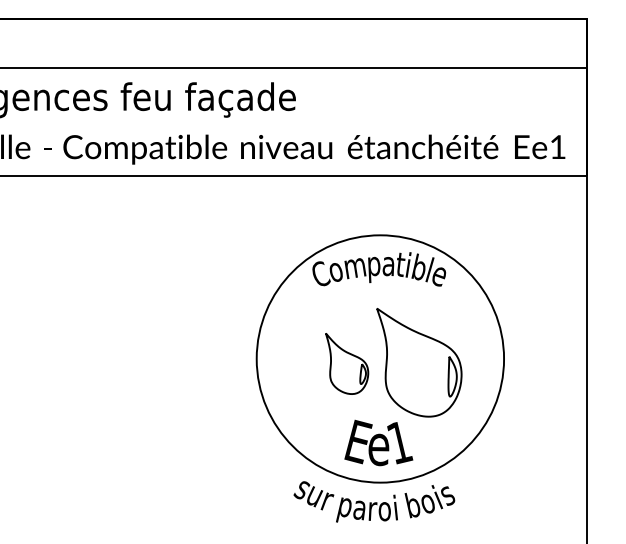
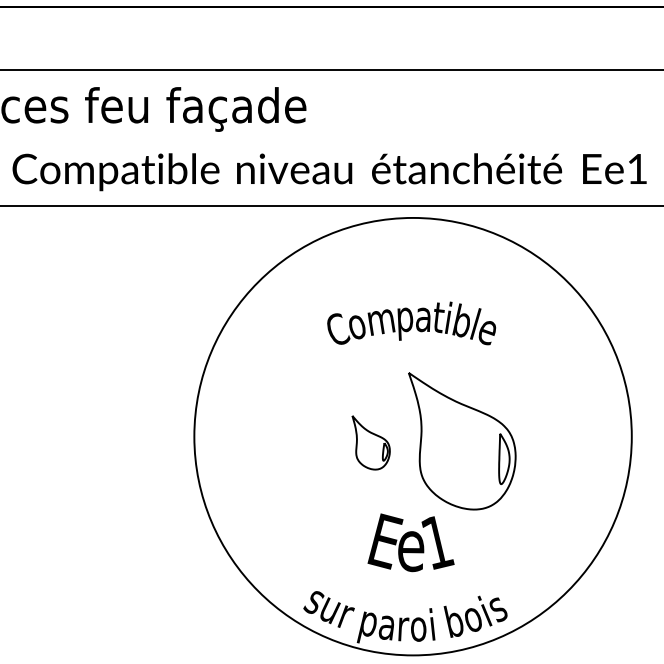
circle: (380, 358) -> (413, 436), size x1.4
part: (347, 363) -> (371, 442), size x0.7

